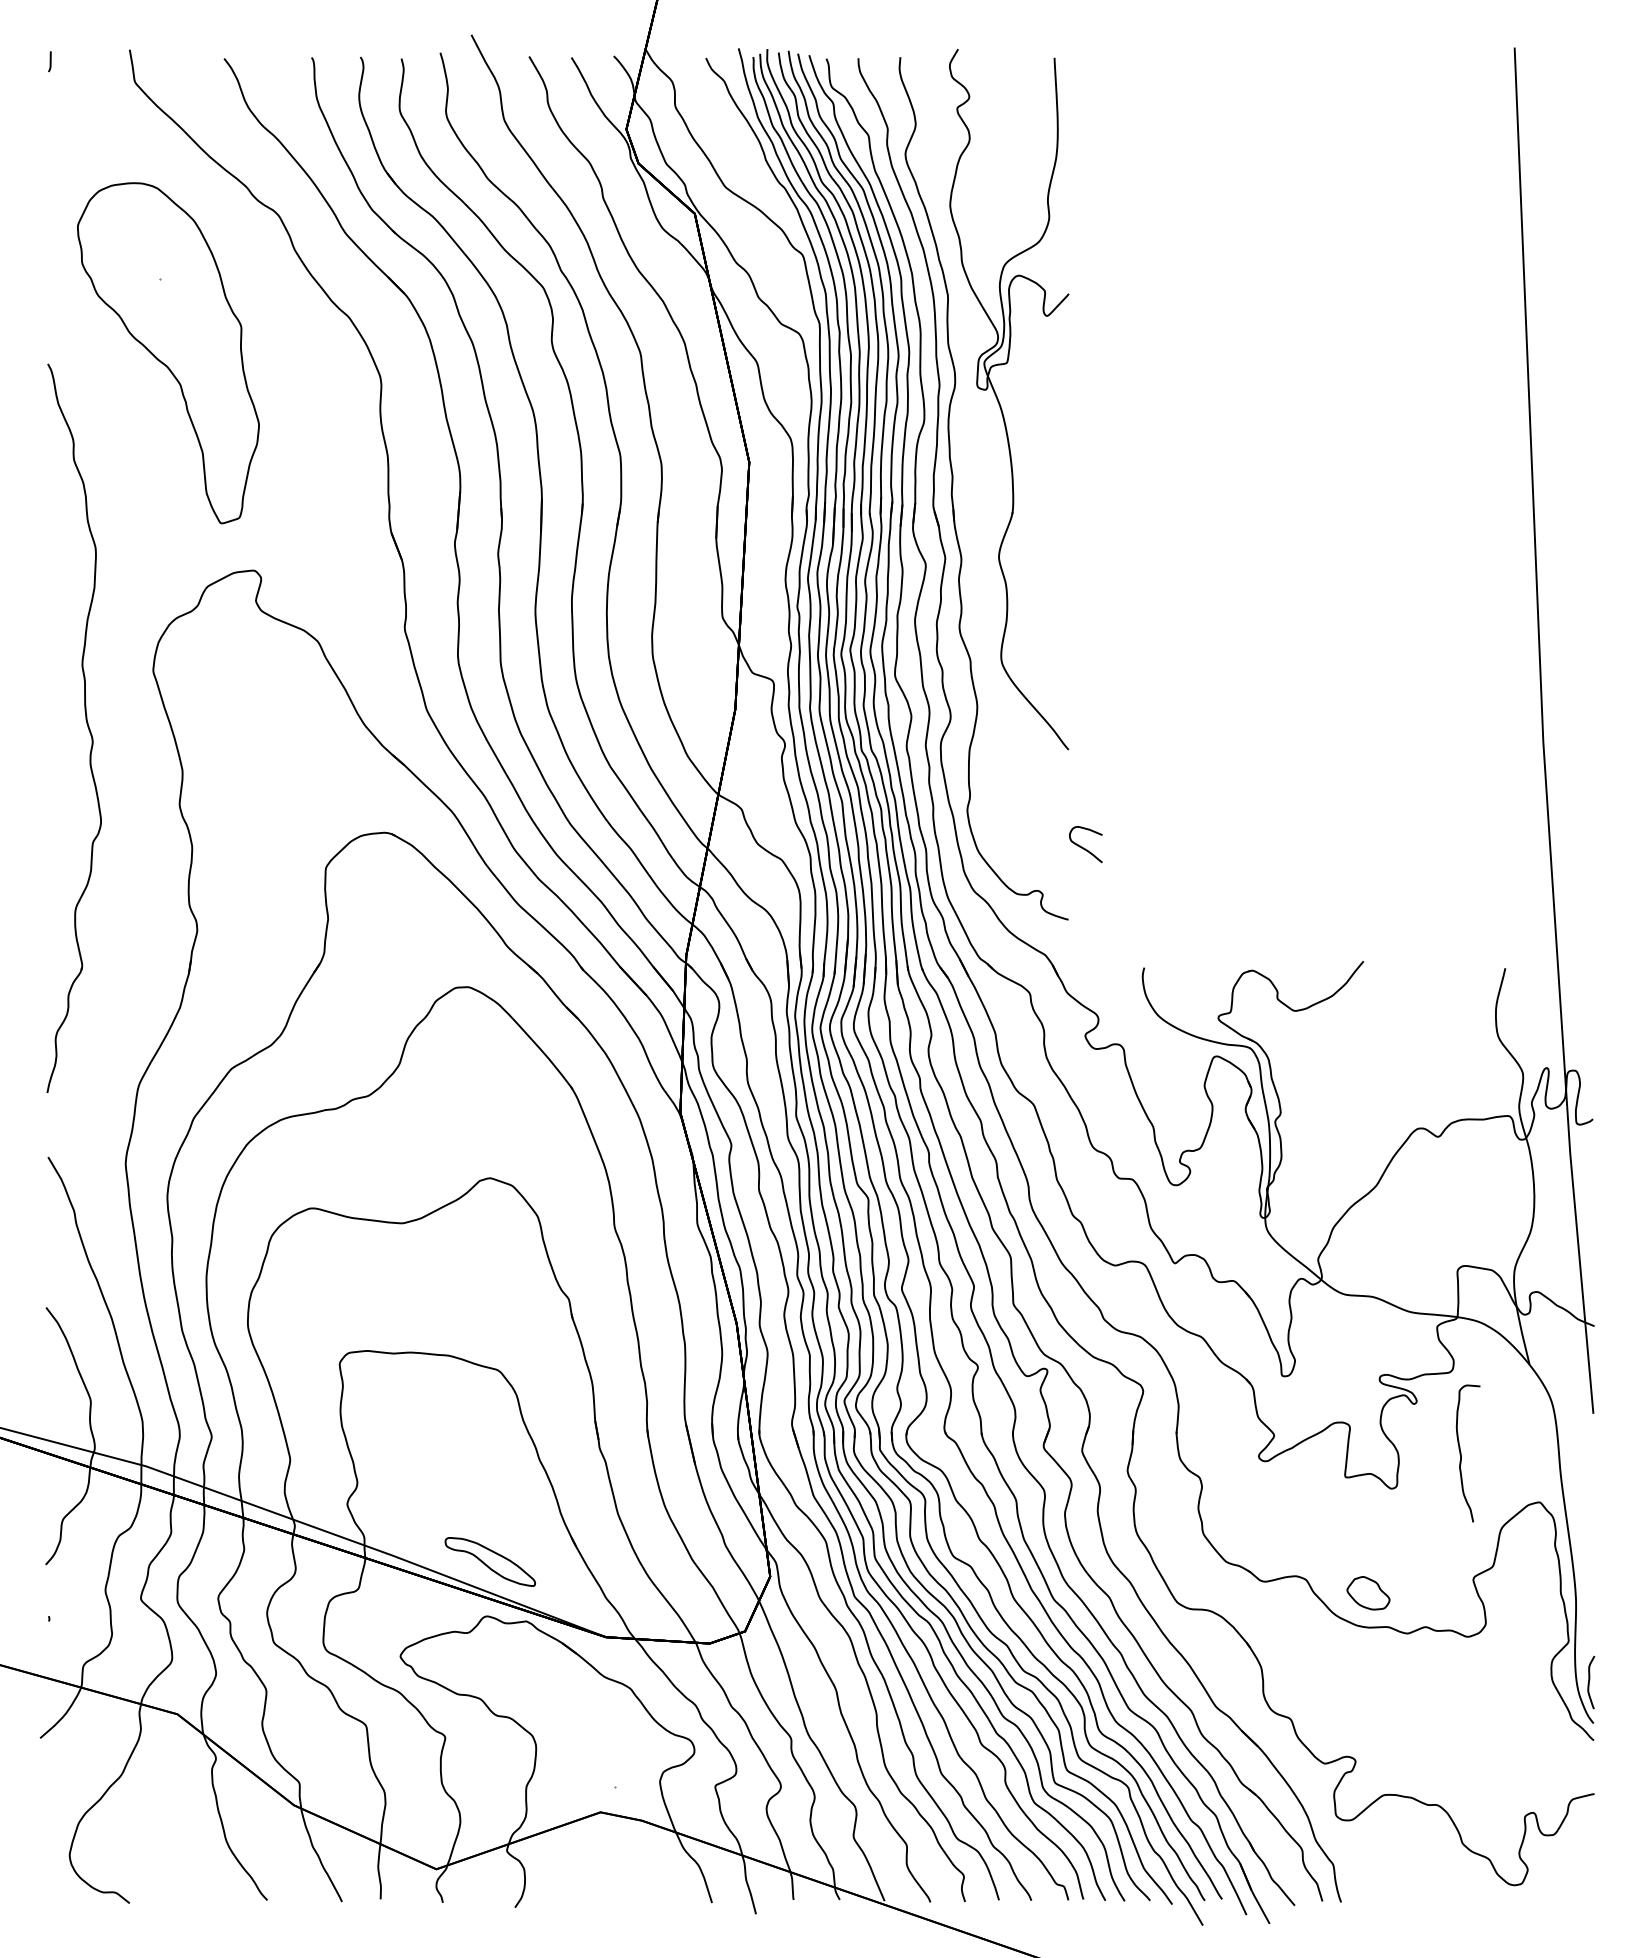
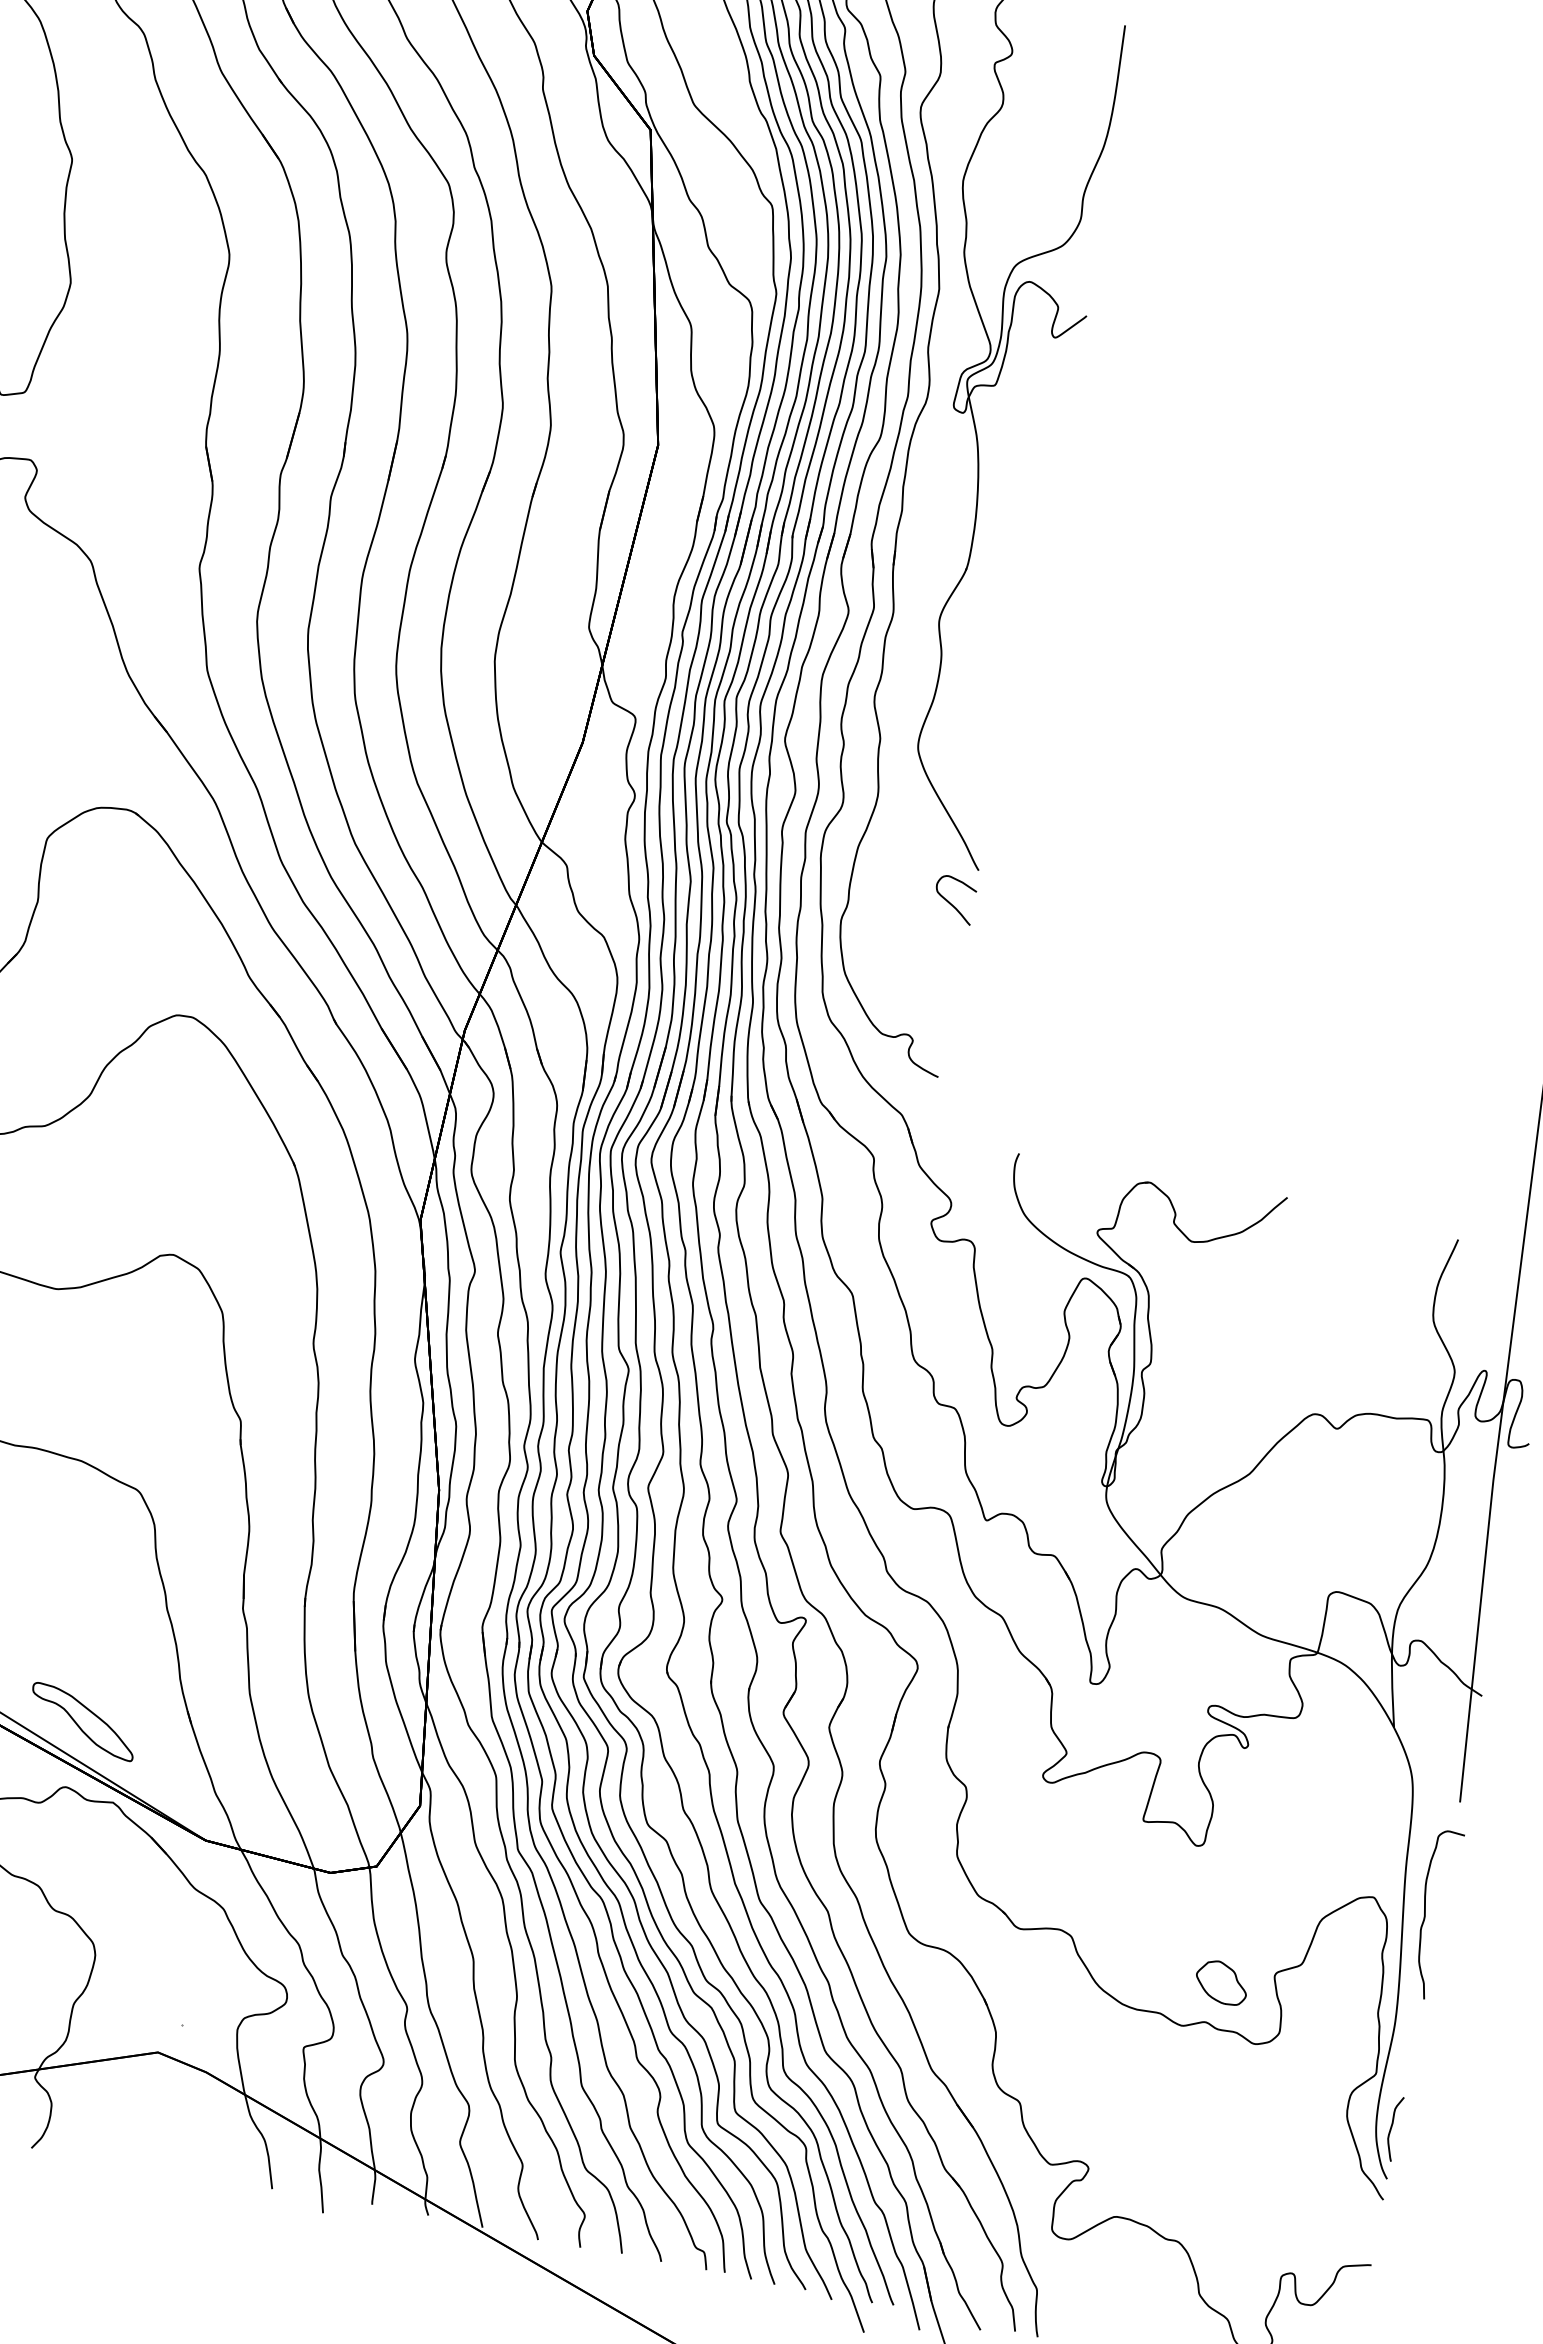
curve: (1082, 846) -> (949, 901), moved
curve: (1461, 1453) -> (1426, 1912), moved
part: (1368, 1593) -> (1221, 1982), moved

